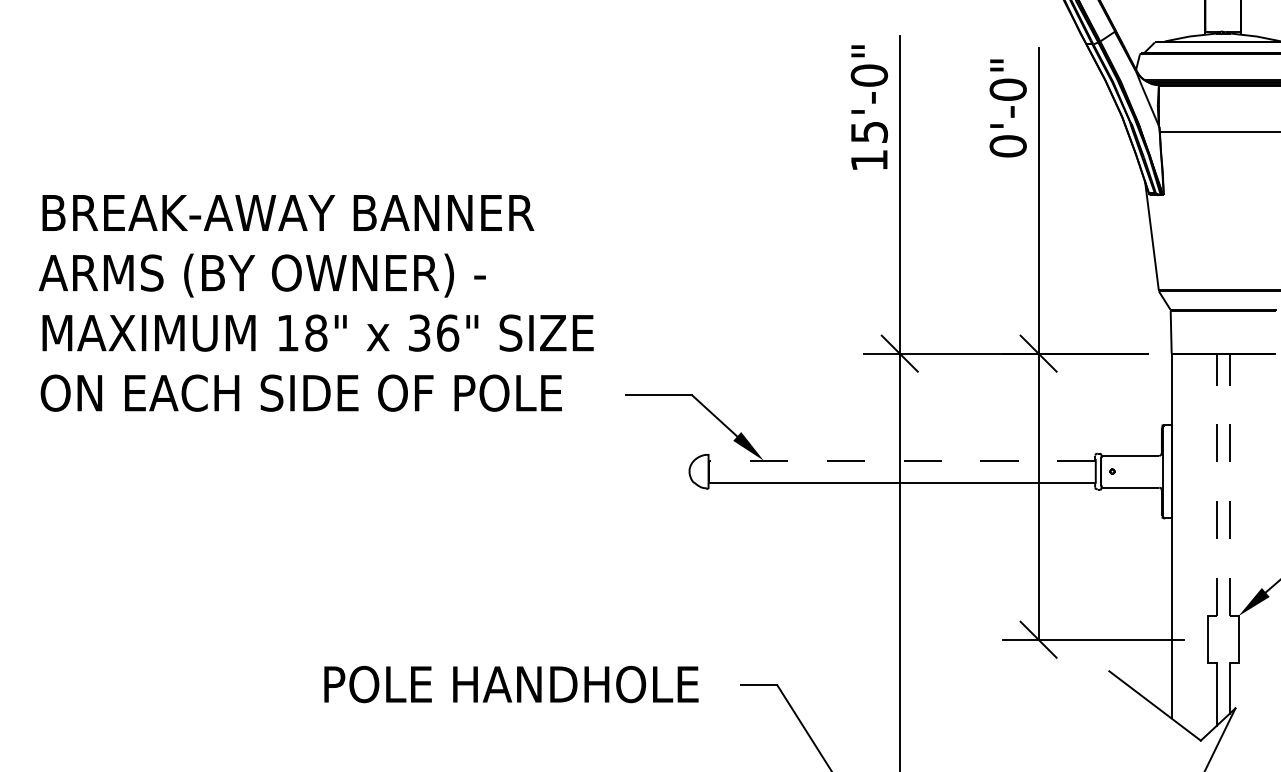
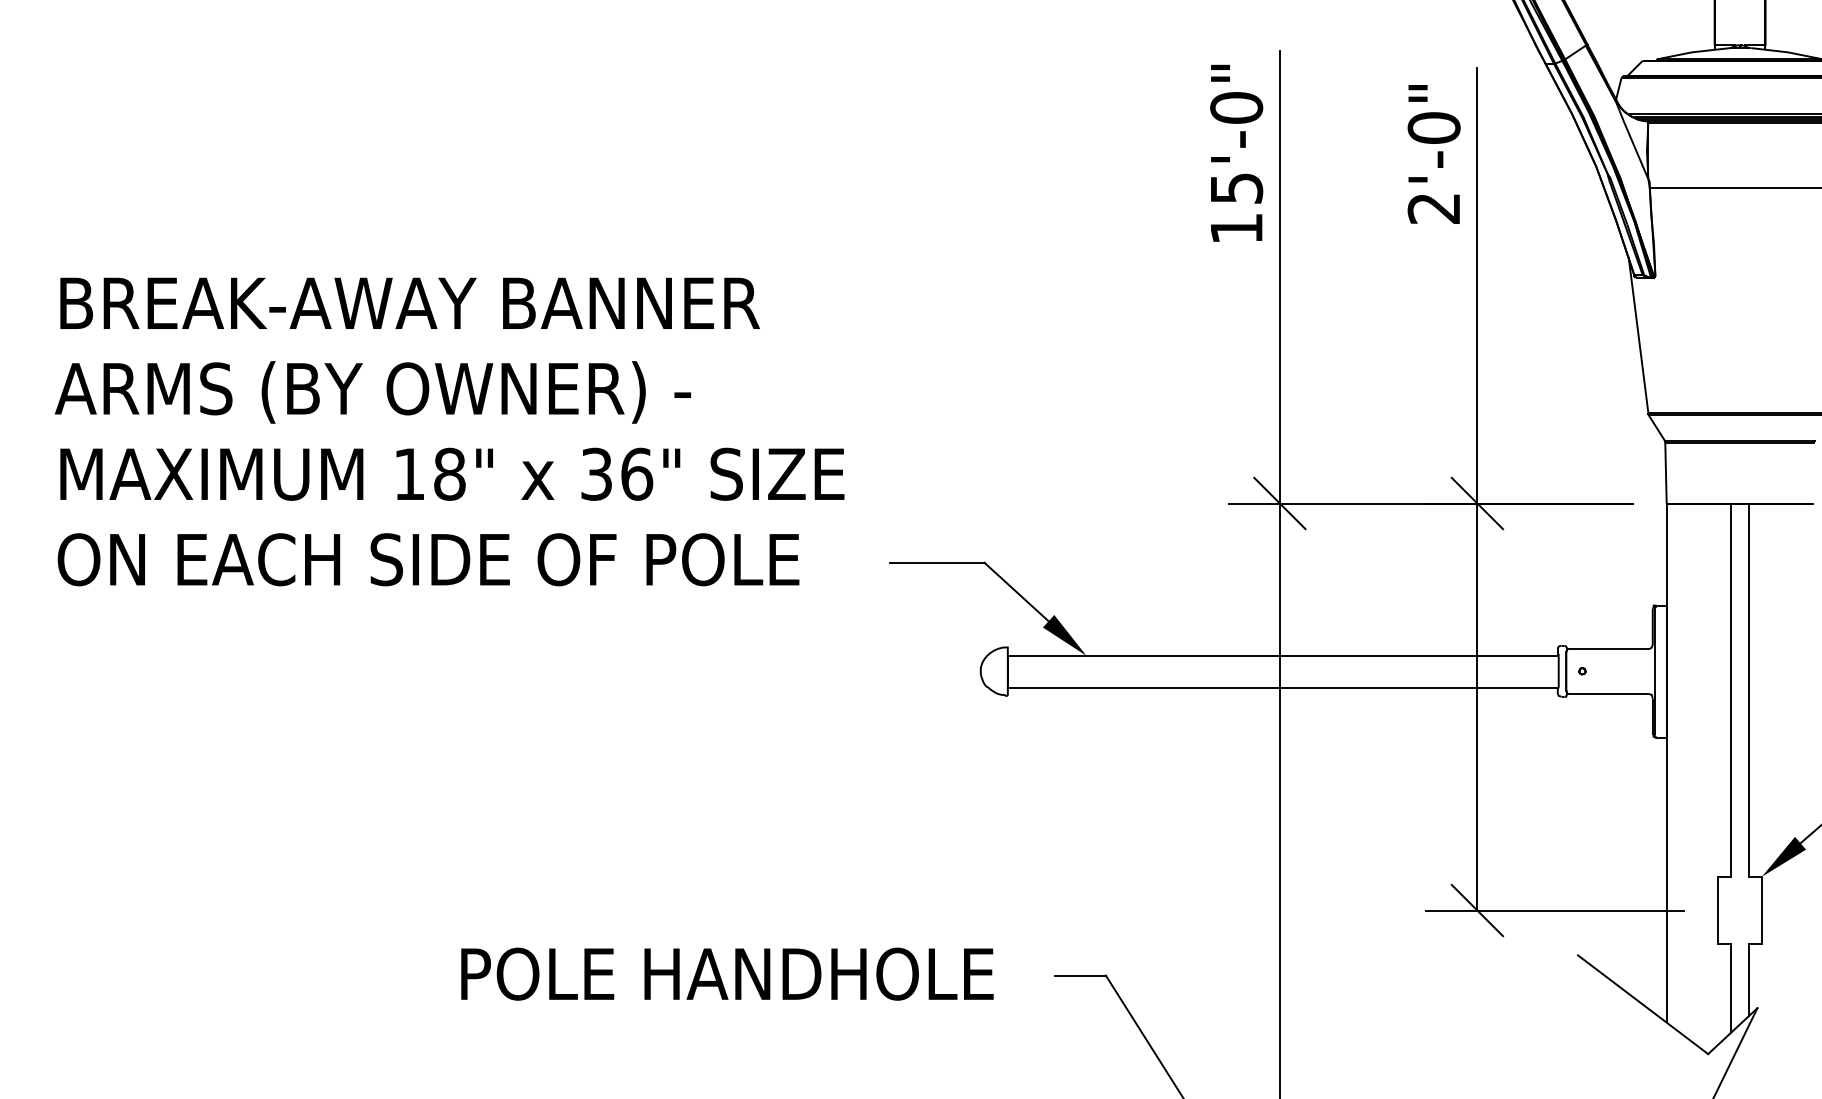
text: (1007, 146) -> (1433, 208), 0'-0" -> 2'-0"
line: (901, 460) -> (1282, 655), dashed -> solid
line: (1216, 485) -> (1730, 690), dashed -> solid
line: (1229, 485) -> (1749, 690), dashed -> solid

